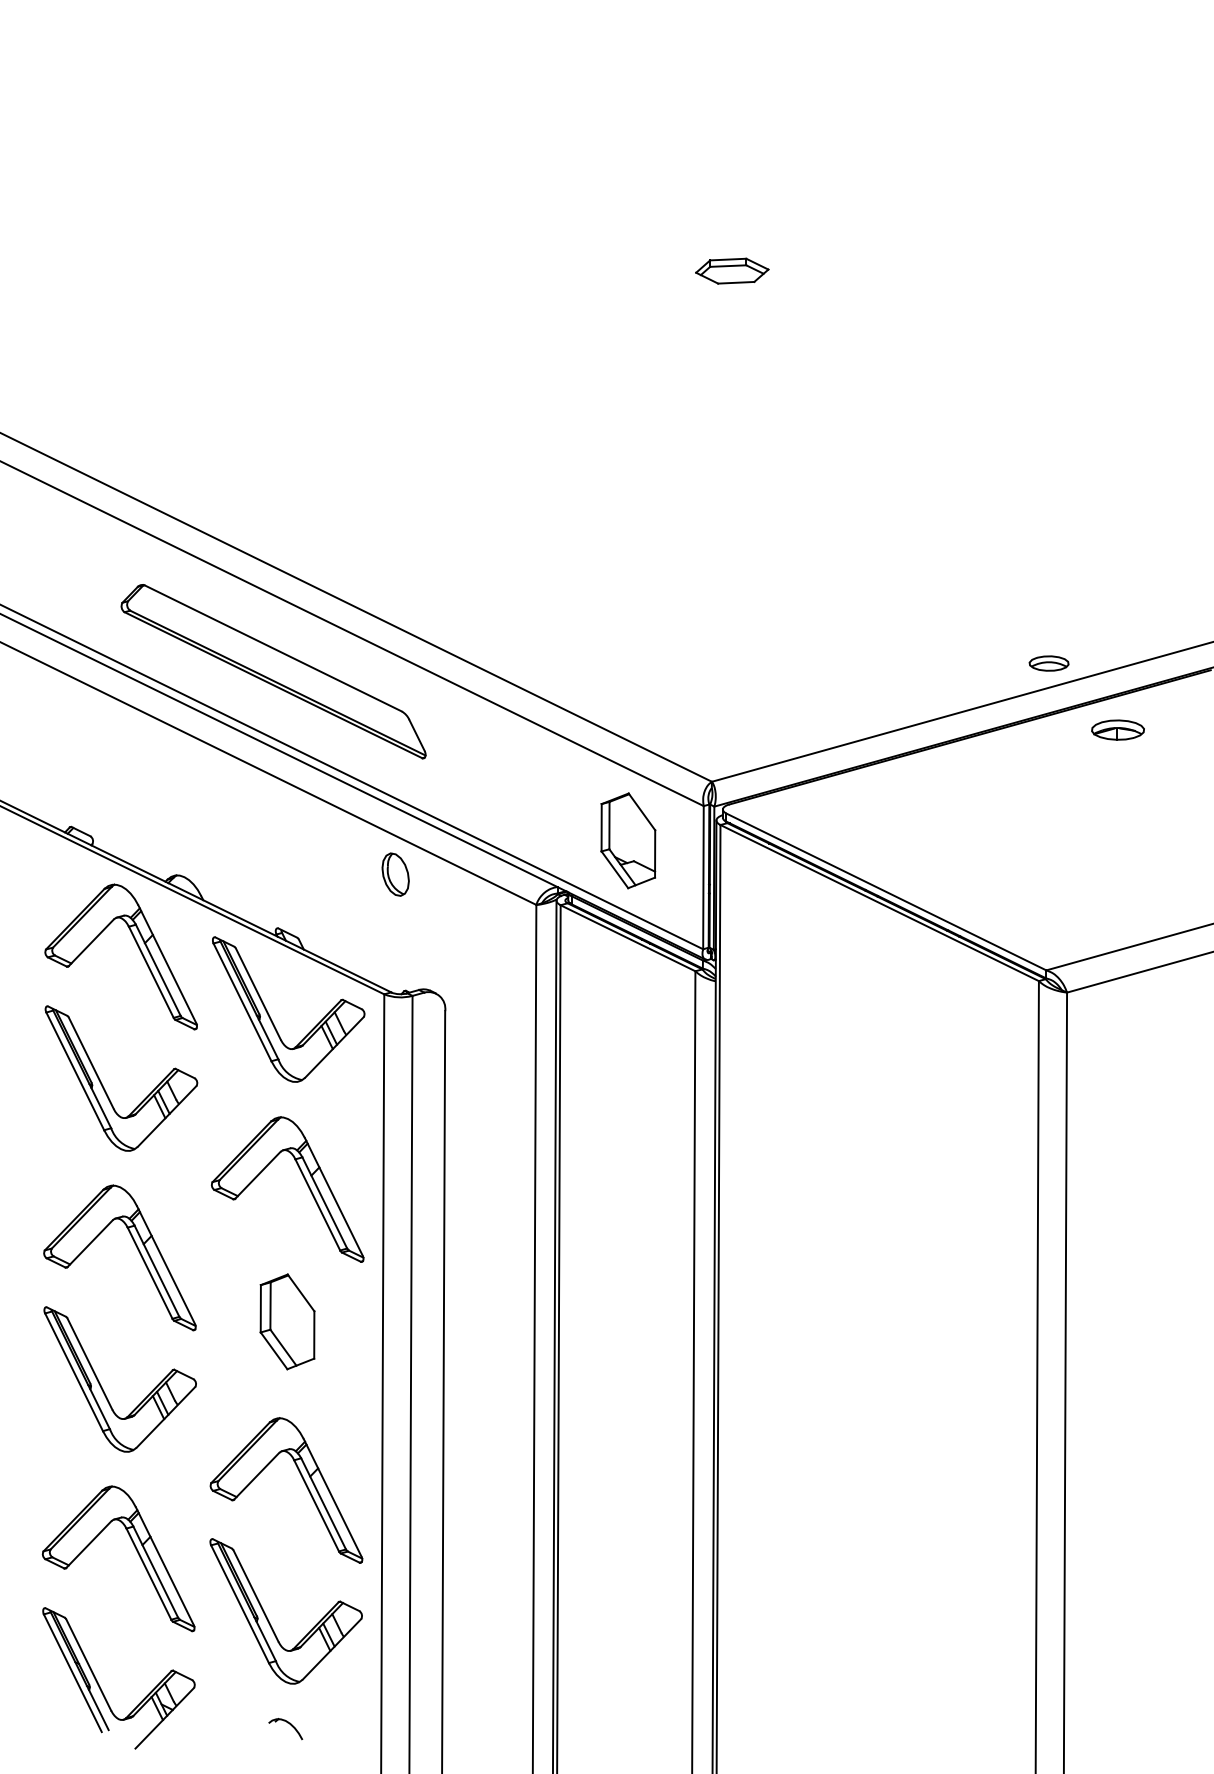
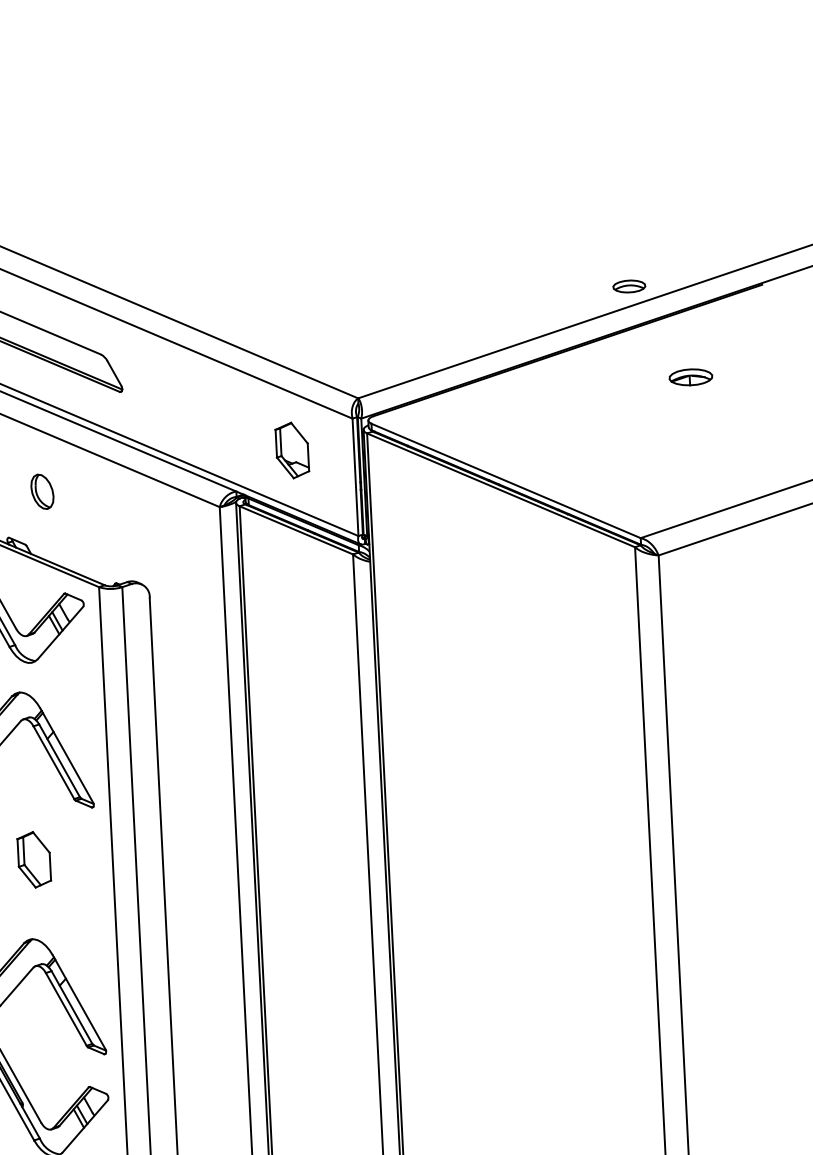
part: (1117, 729) -> (690, 376), moved
part: (628, 840) -> (292, 450), size x0.71
part: (395, 874) -> (42, 491), moved
part: (287, 1321) -> (34, 859), size x0.71

